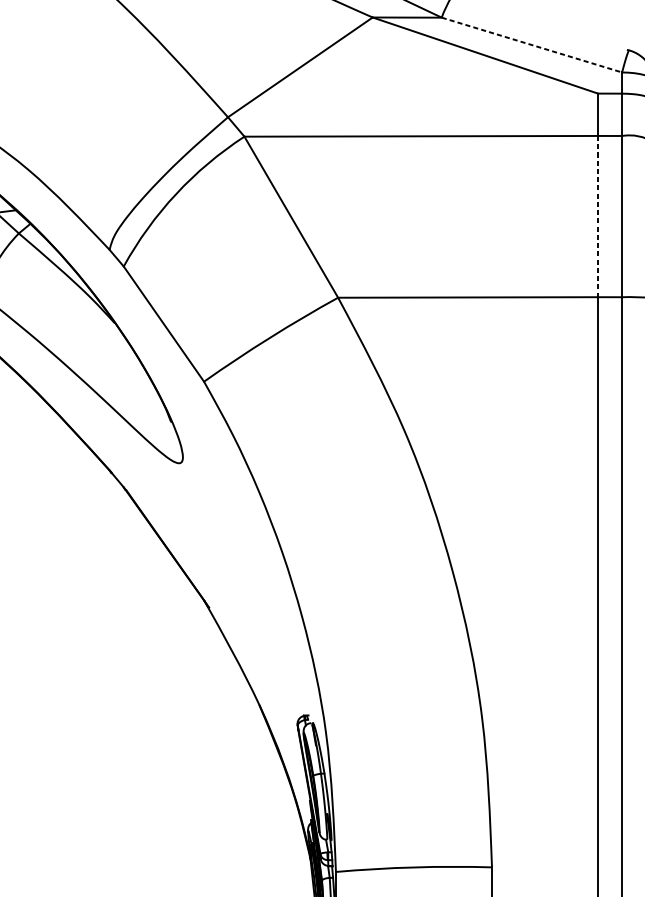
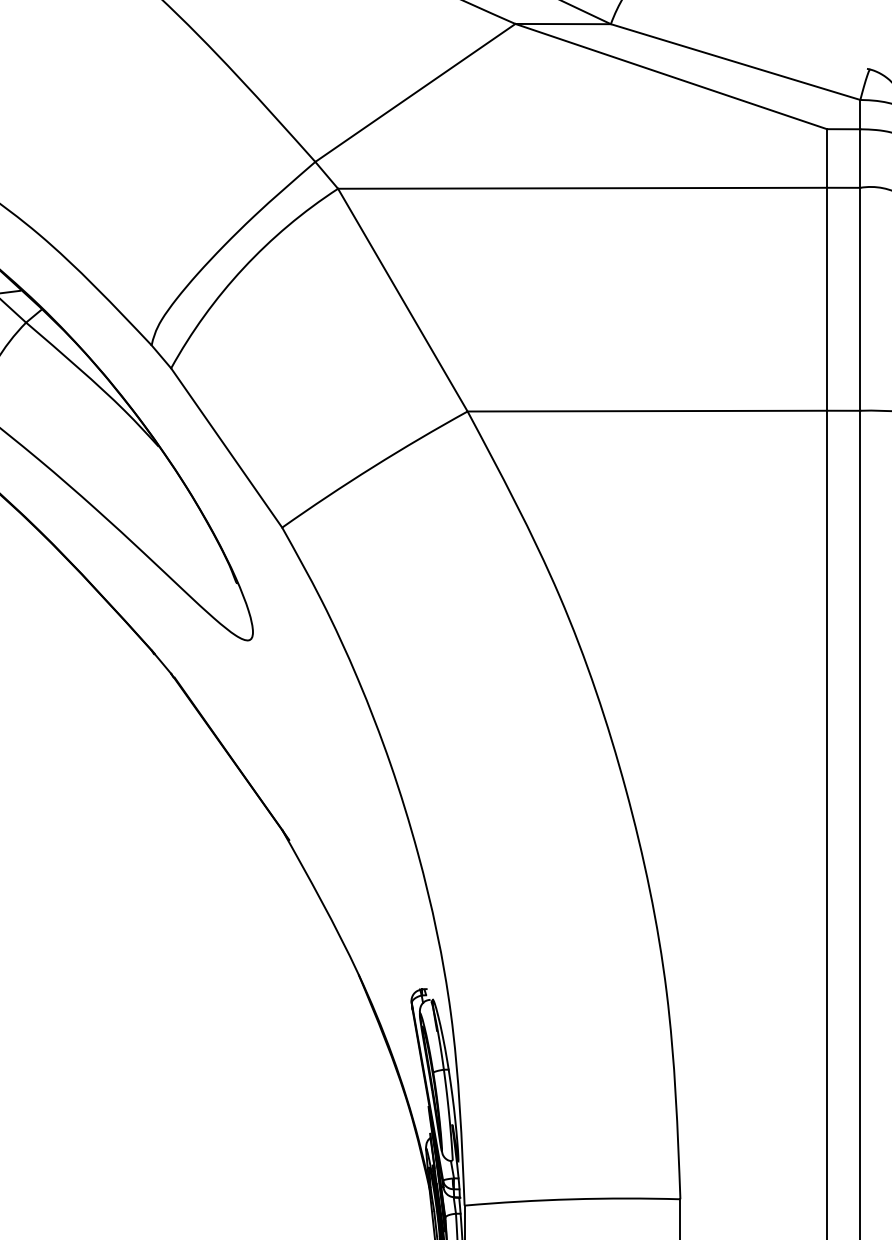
line: (532, 45) -> (736, 62), dashed -> solid
line: (598, 216) -> (827, 299), dashed -> solid

